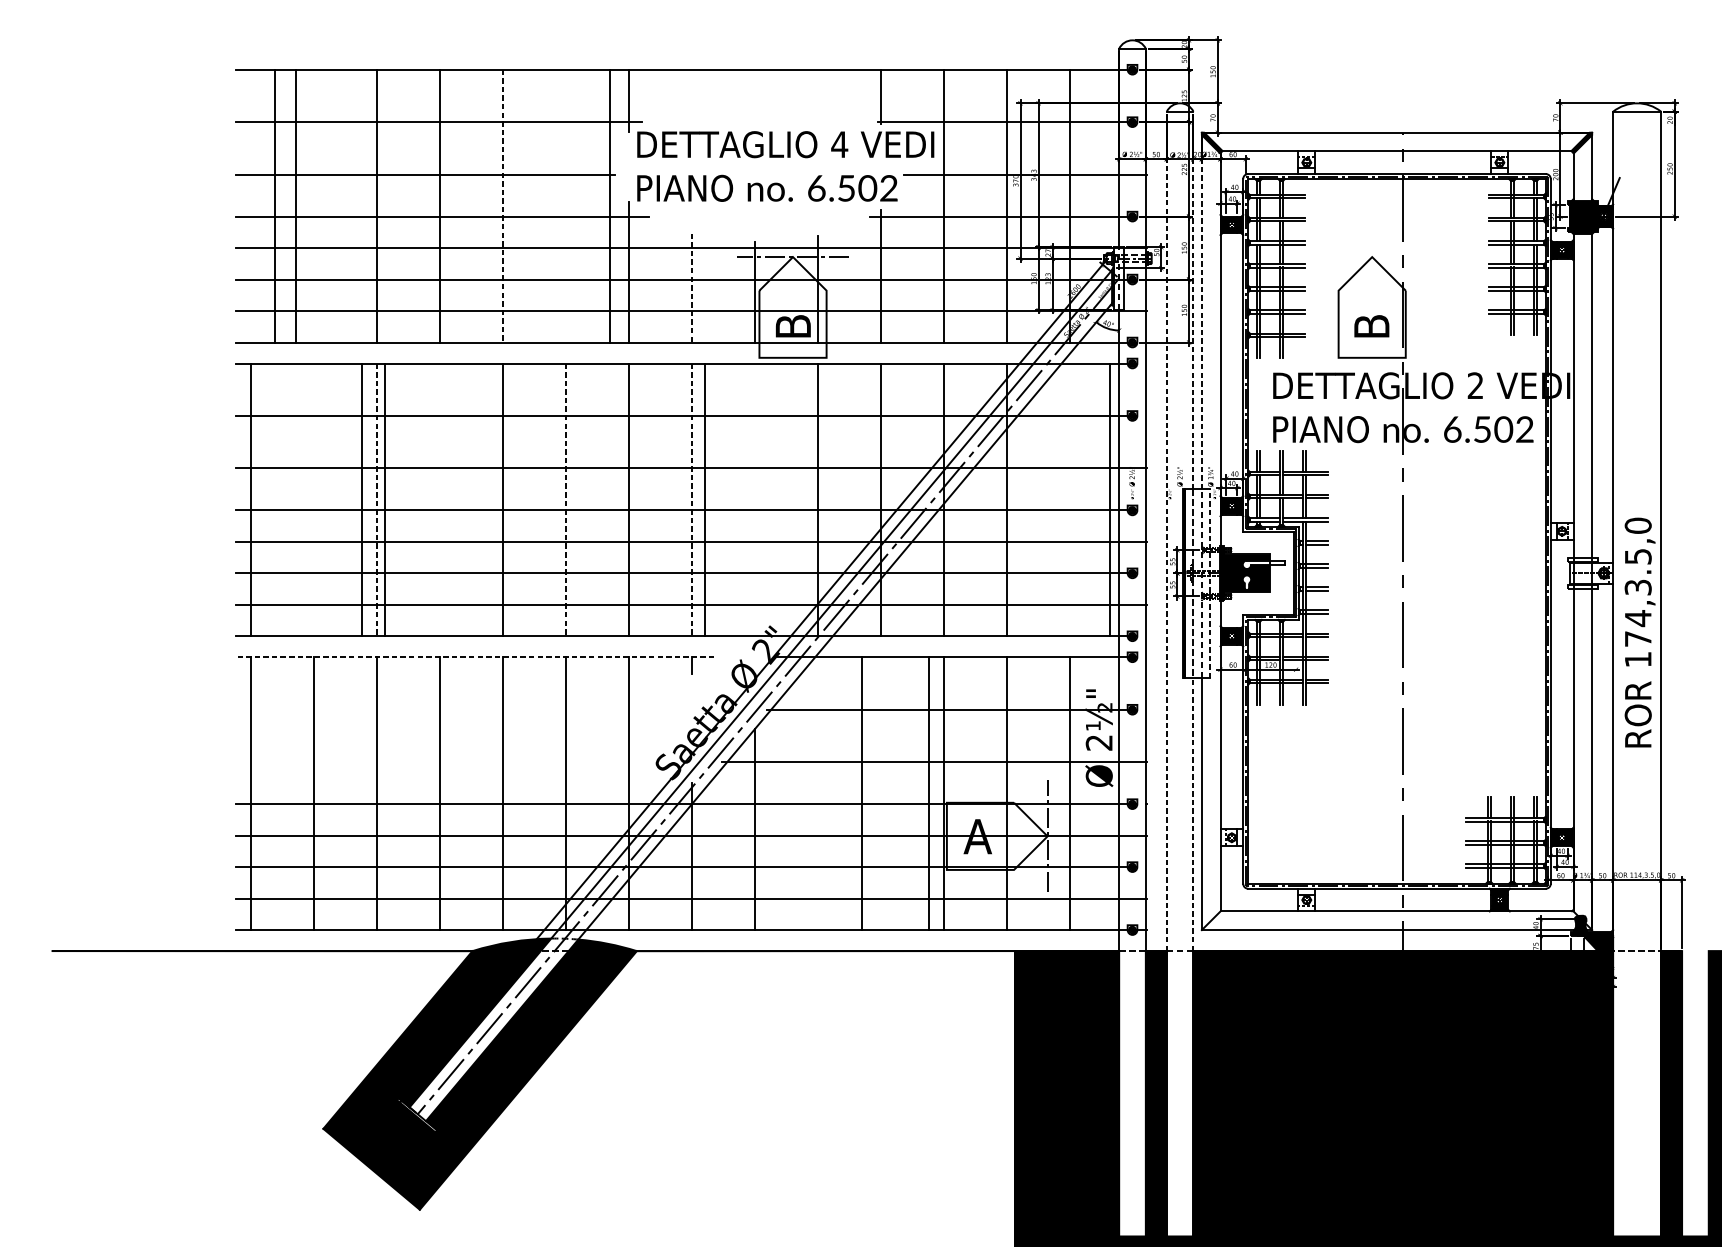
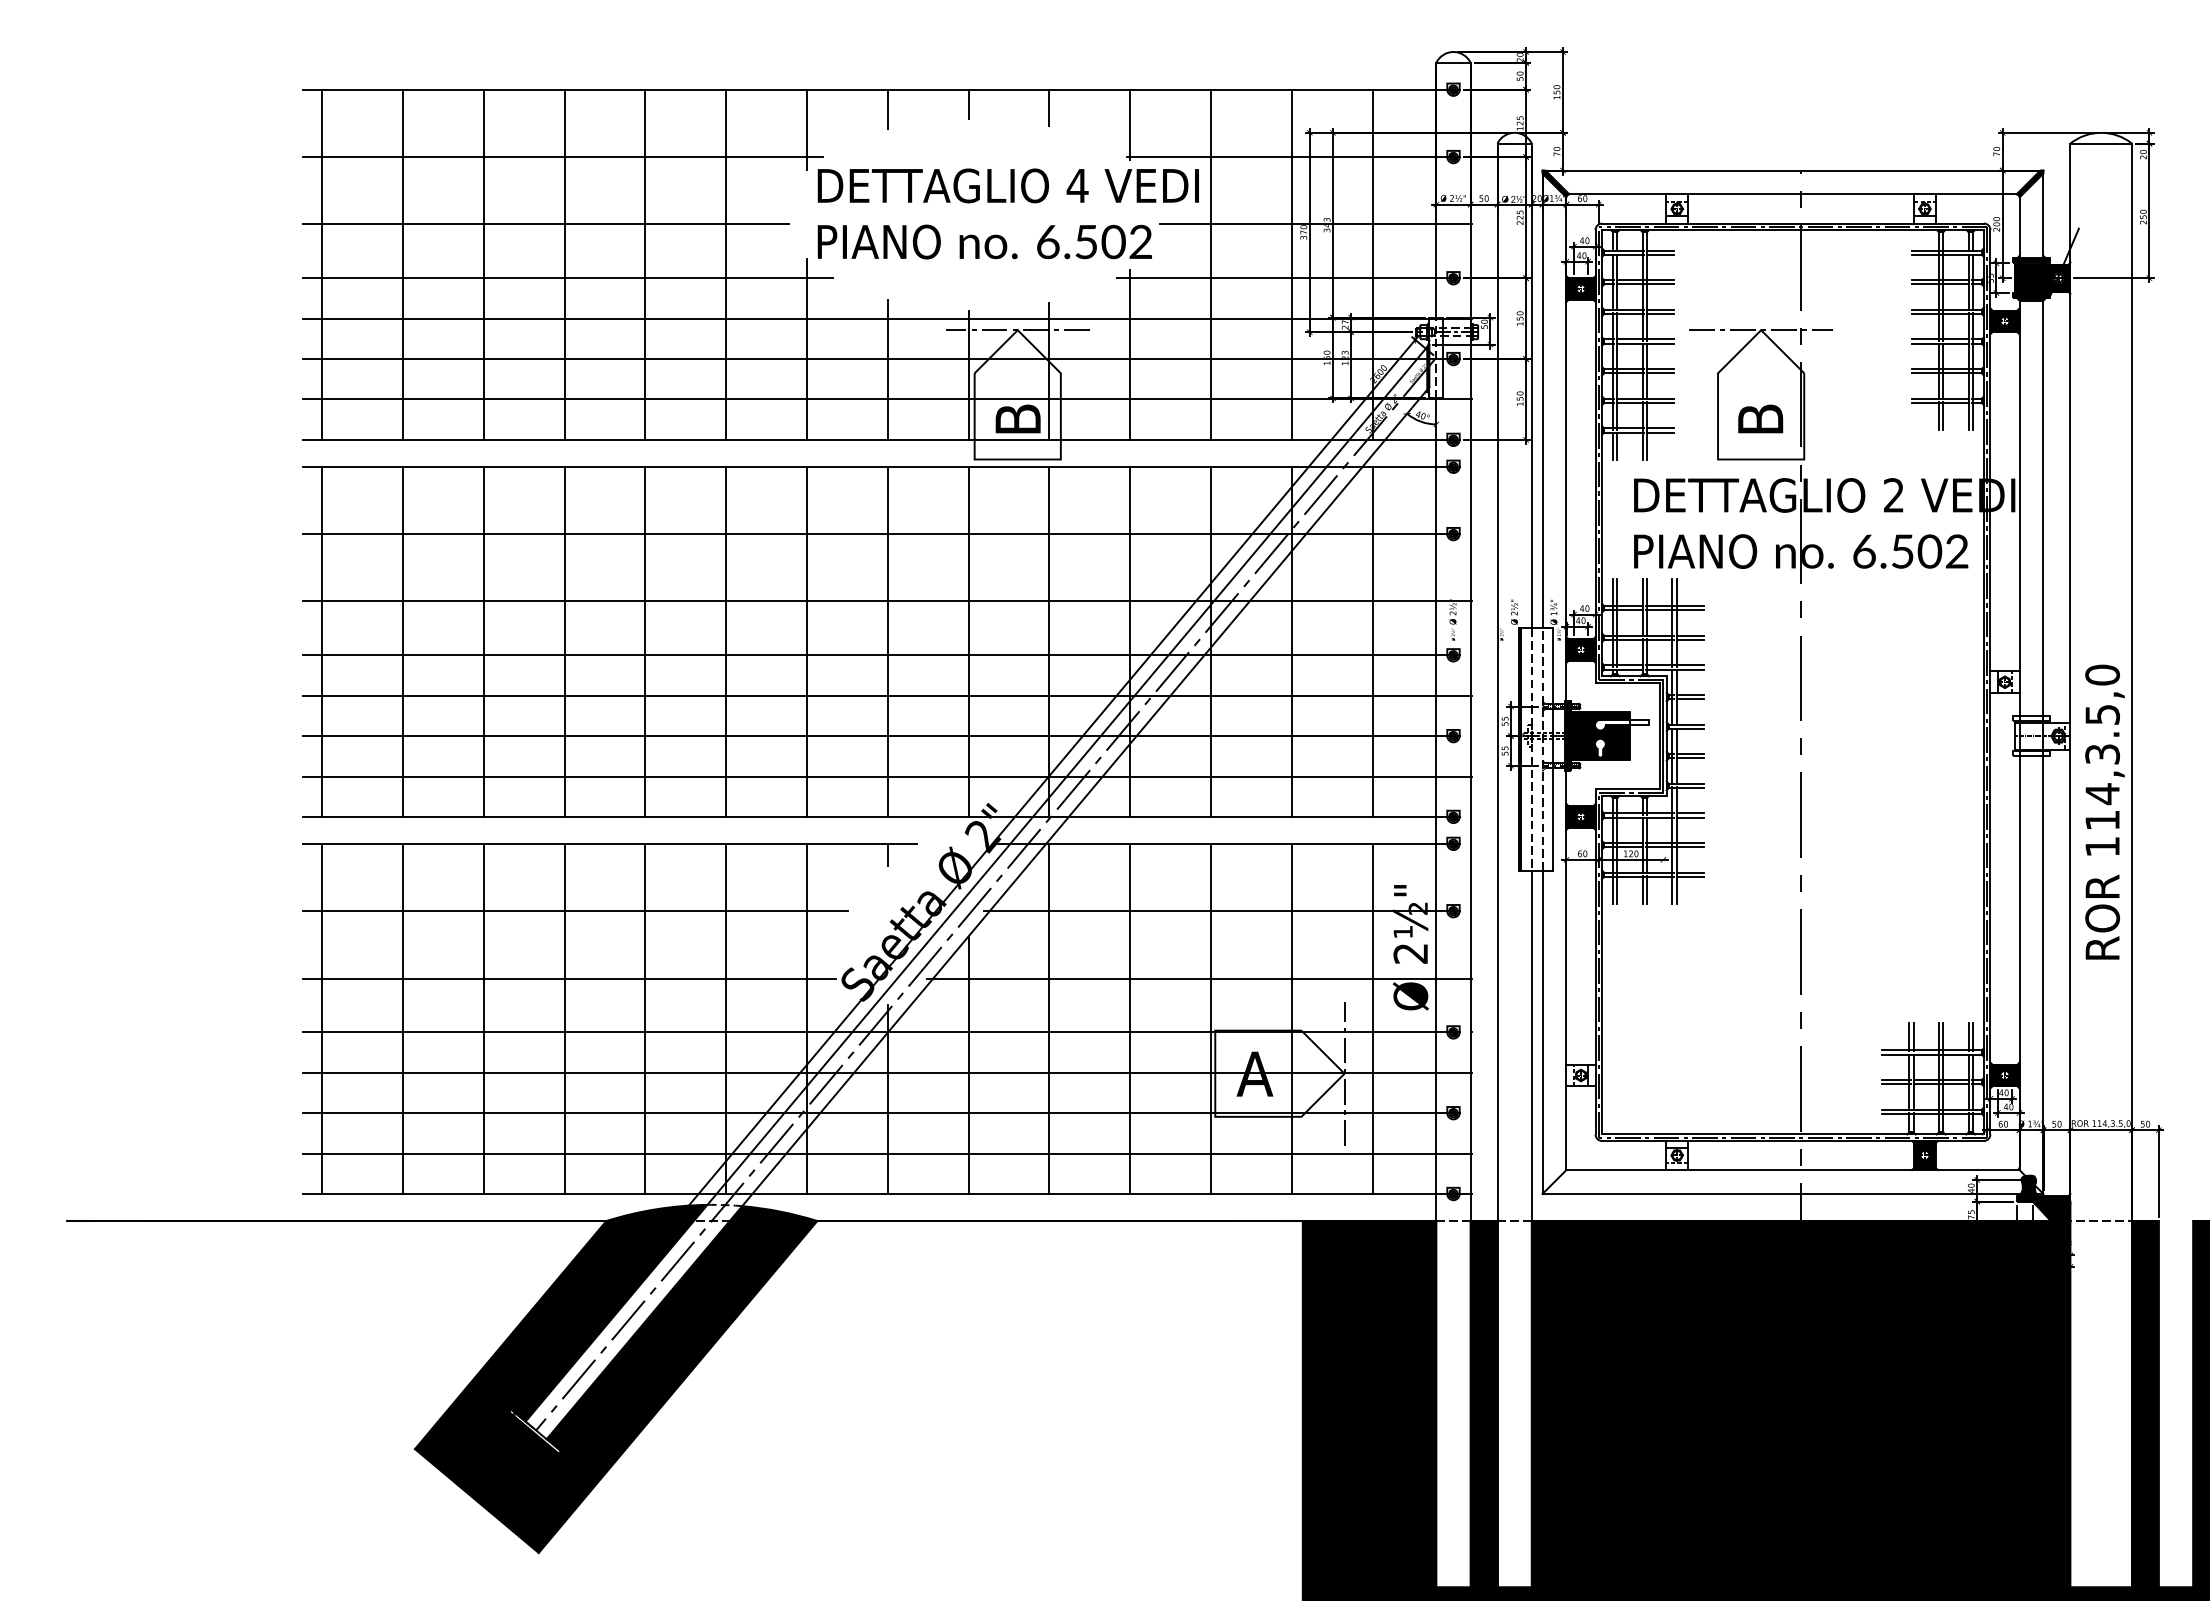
line: (754, 80) -> (968, 103), added
line: (817, 83) -> (1049, 107), added
line: (691, 85) -> (887, 109), added
line: (275, 205) -> (403, 264), moved
line: (295, 205) -> (322, 264), moved
line: (609, 205) -> (726, 264), moved
line: (503, 206) -> (645, 265), dashed -> solid
line: (1371, 257) -> (1760, 330), added
line: (691, 288) -> (887, 370), dashed -> solid
line: (1193, 300) -> (1531, 385), dashed -> solid
line: (1201, 311) -> (1542, 399), dashed -> solid
line: (362, 499) -> (403, 641), moved
line: (384, 499) -> (564, 641), moved
line: (704, 499) -> (968, 641), moved
line: (1109, 499) -> (1372, 641), moved
line: (376, 500) -> (483, 642), dashed -> solid
line: (566, 500) -> (726, 642), dashed -> solid
line: (691, 500) -> (887, 642), dashed -> solid
line: (1166, 531) -> (1497, 682), dashed -> solid
line: (1210, 583) -> (1553, 749), dashed -> solid
text: (1638, 639) -> (2102, 820), 174,3.5,0 -> 114,3.5,0
line: (475, 657) -> (610, 843), dashed -> solid
line: (448, 709) -> (575, 911), added
line: (443, 762) -> (569, 978), added
line: (862, 793) -> (1049, 1018), moved
line: (929, 793) -> (1130, 1018), moved
line: (1193, 814) -> (1531, 1045), dashed -> solid

